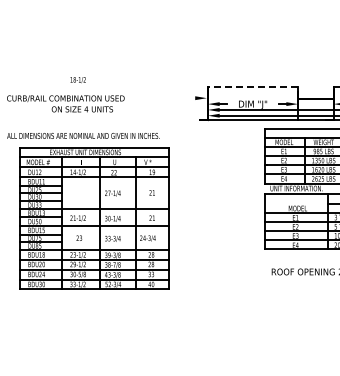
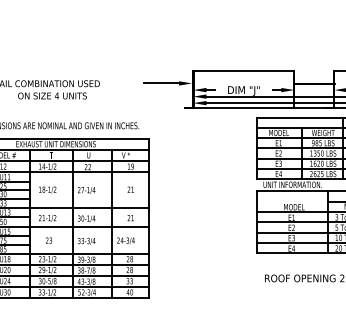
text: (77, 80) -> (46, 190), moved
line: (253, 86) -> (244, 70), dashed -> solid
line: (179, 98) -> (161, 83), added

